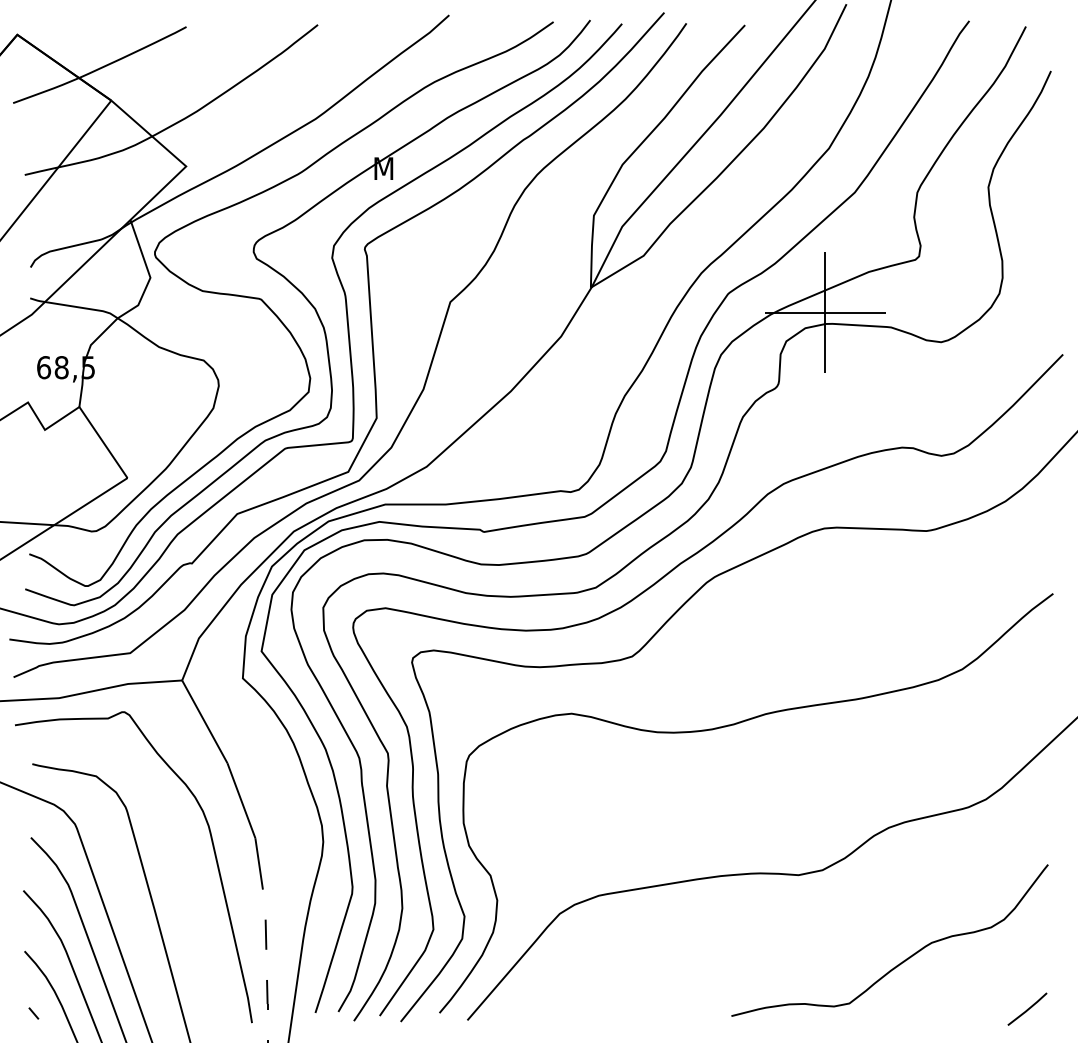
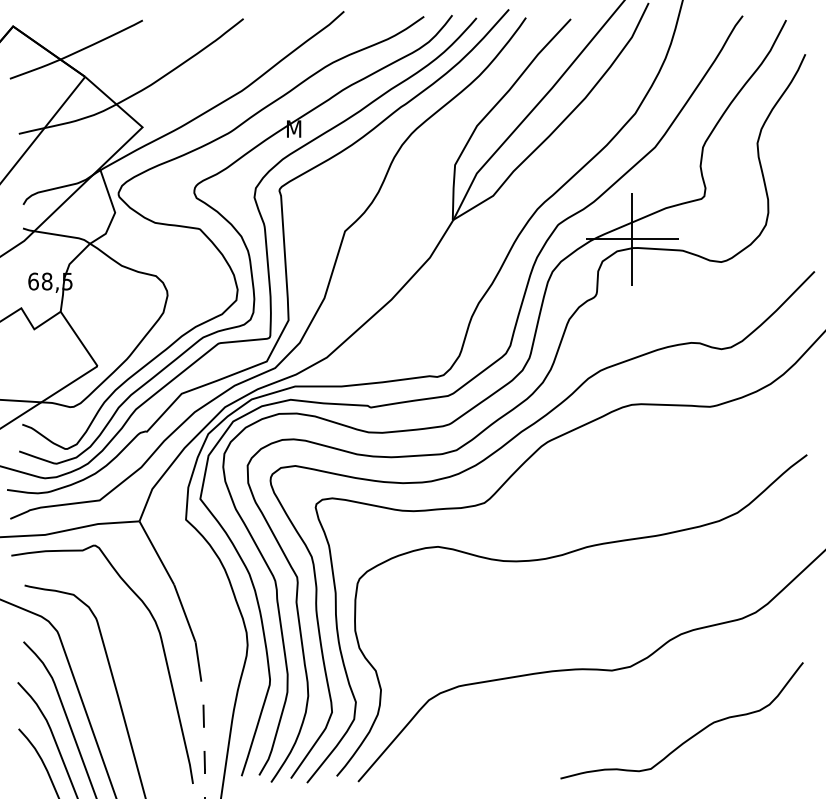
line: (1027, 1008) -> (787, 772), removed
line: (33, 1013) -> (25, 776), removed

